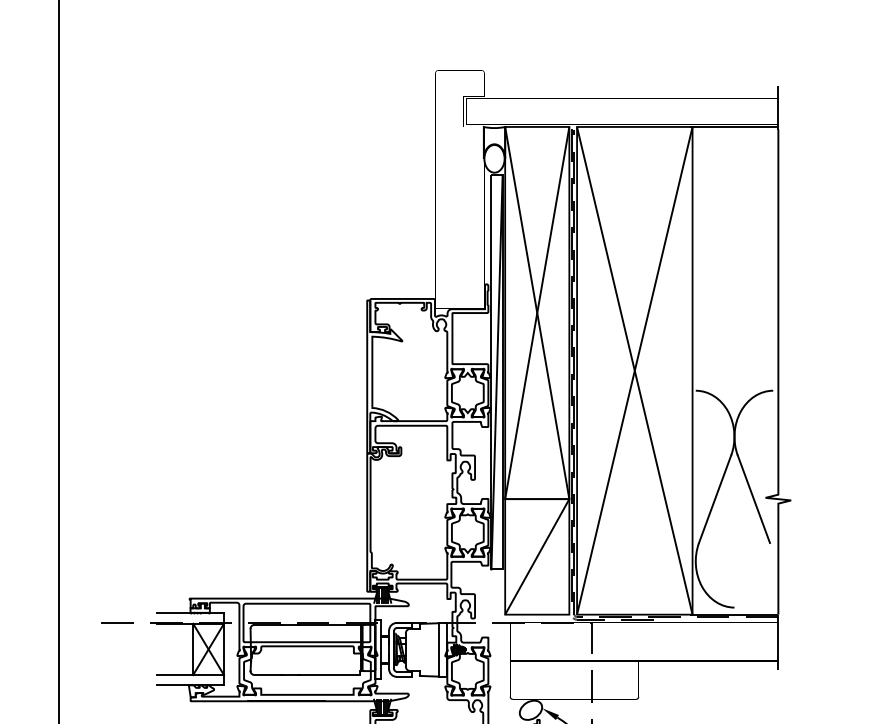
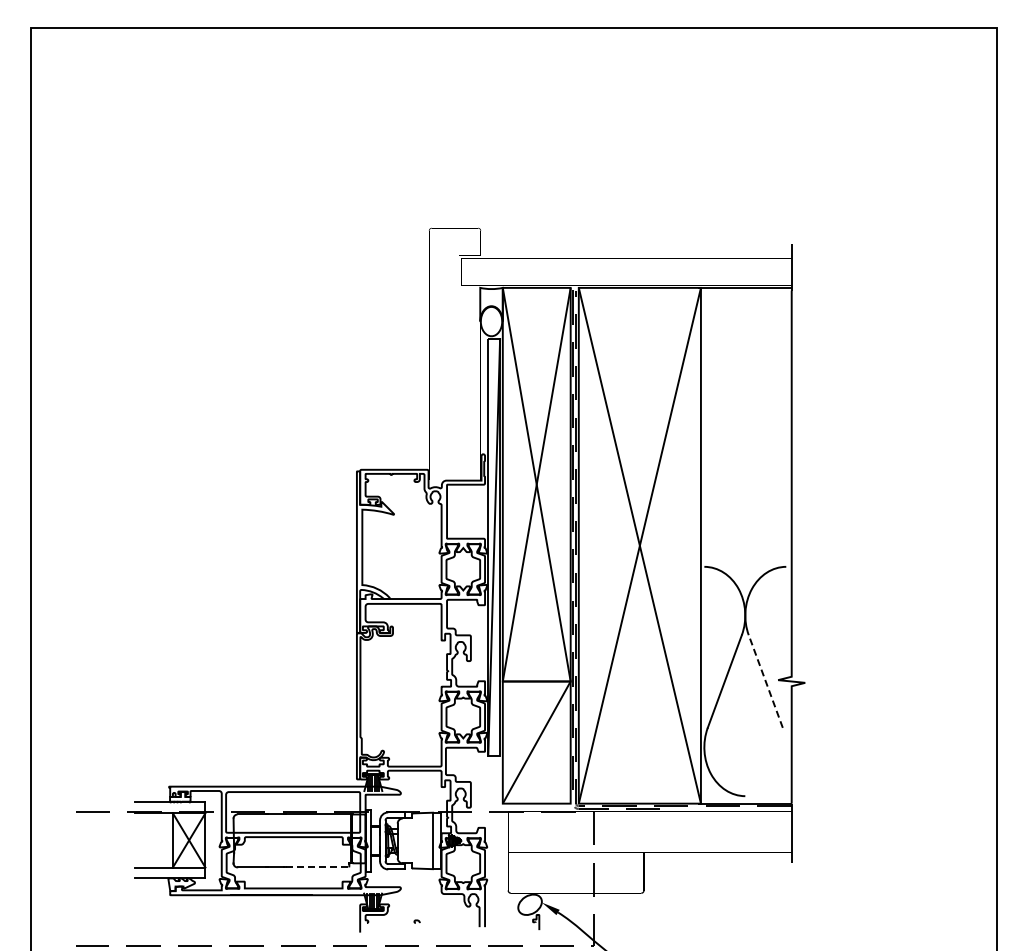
line: (753, 499) -> (765, 681), solid -> dashed
line: (329, 675) -> (317, 867), solid -> dashed

